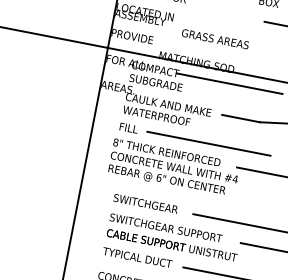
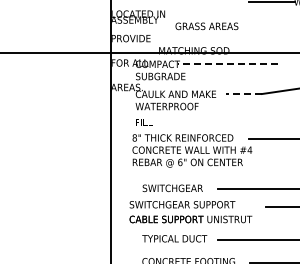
line: (229, 83) -> (227, 64), solid -> dashed
line: (241, 119) -> (244, 94), solid -> dashed
line: (208, 143) -> (219, 122), removed
text: (172, 237) -> (190, 212), moved

